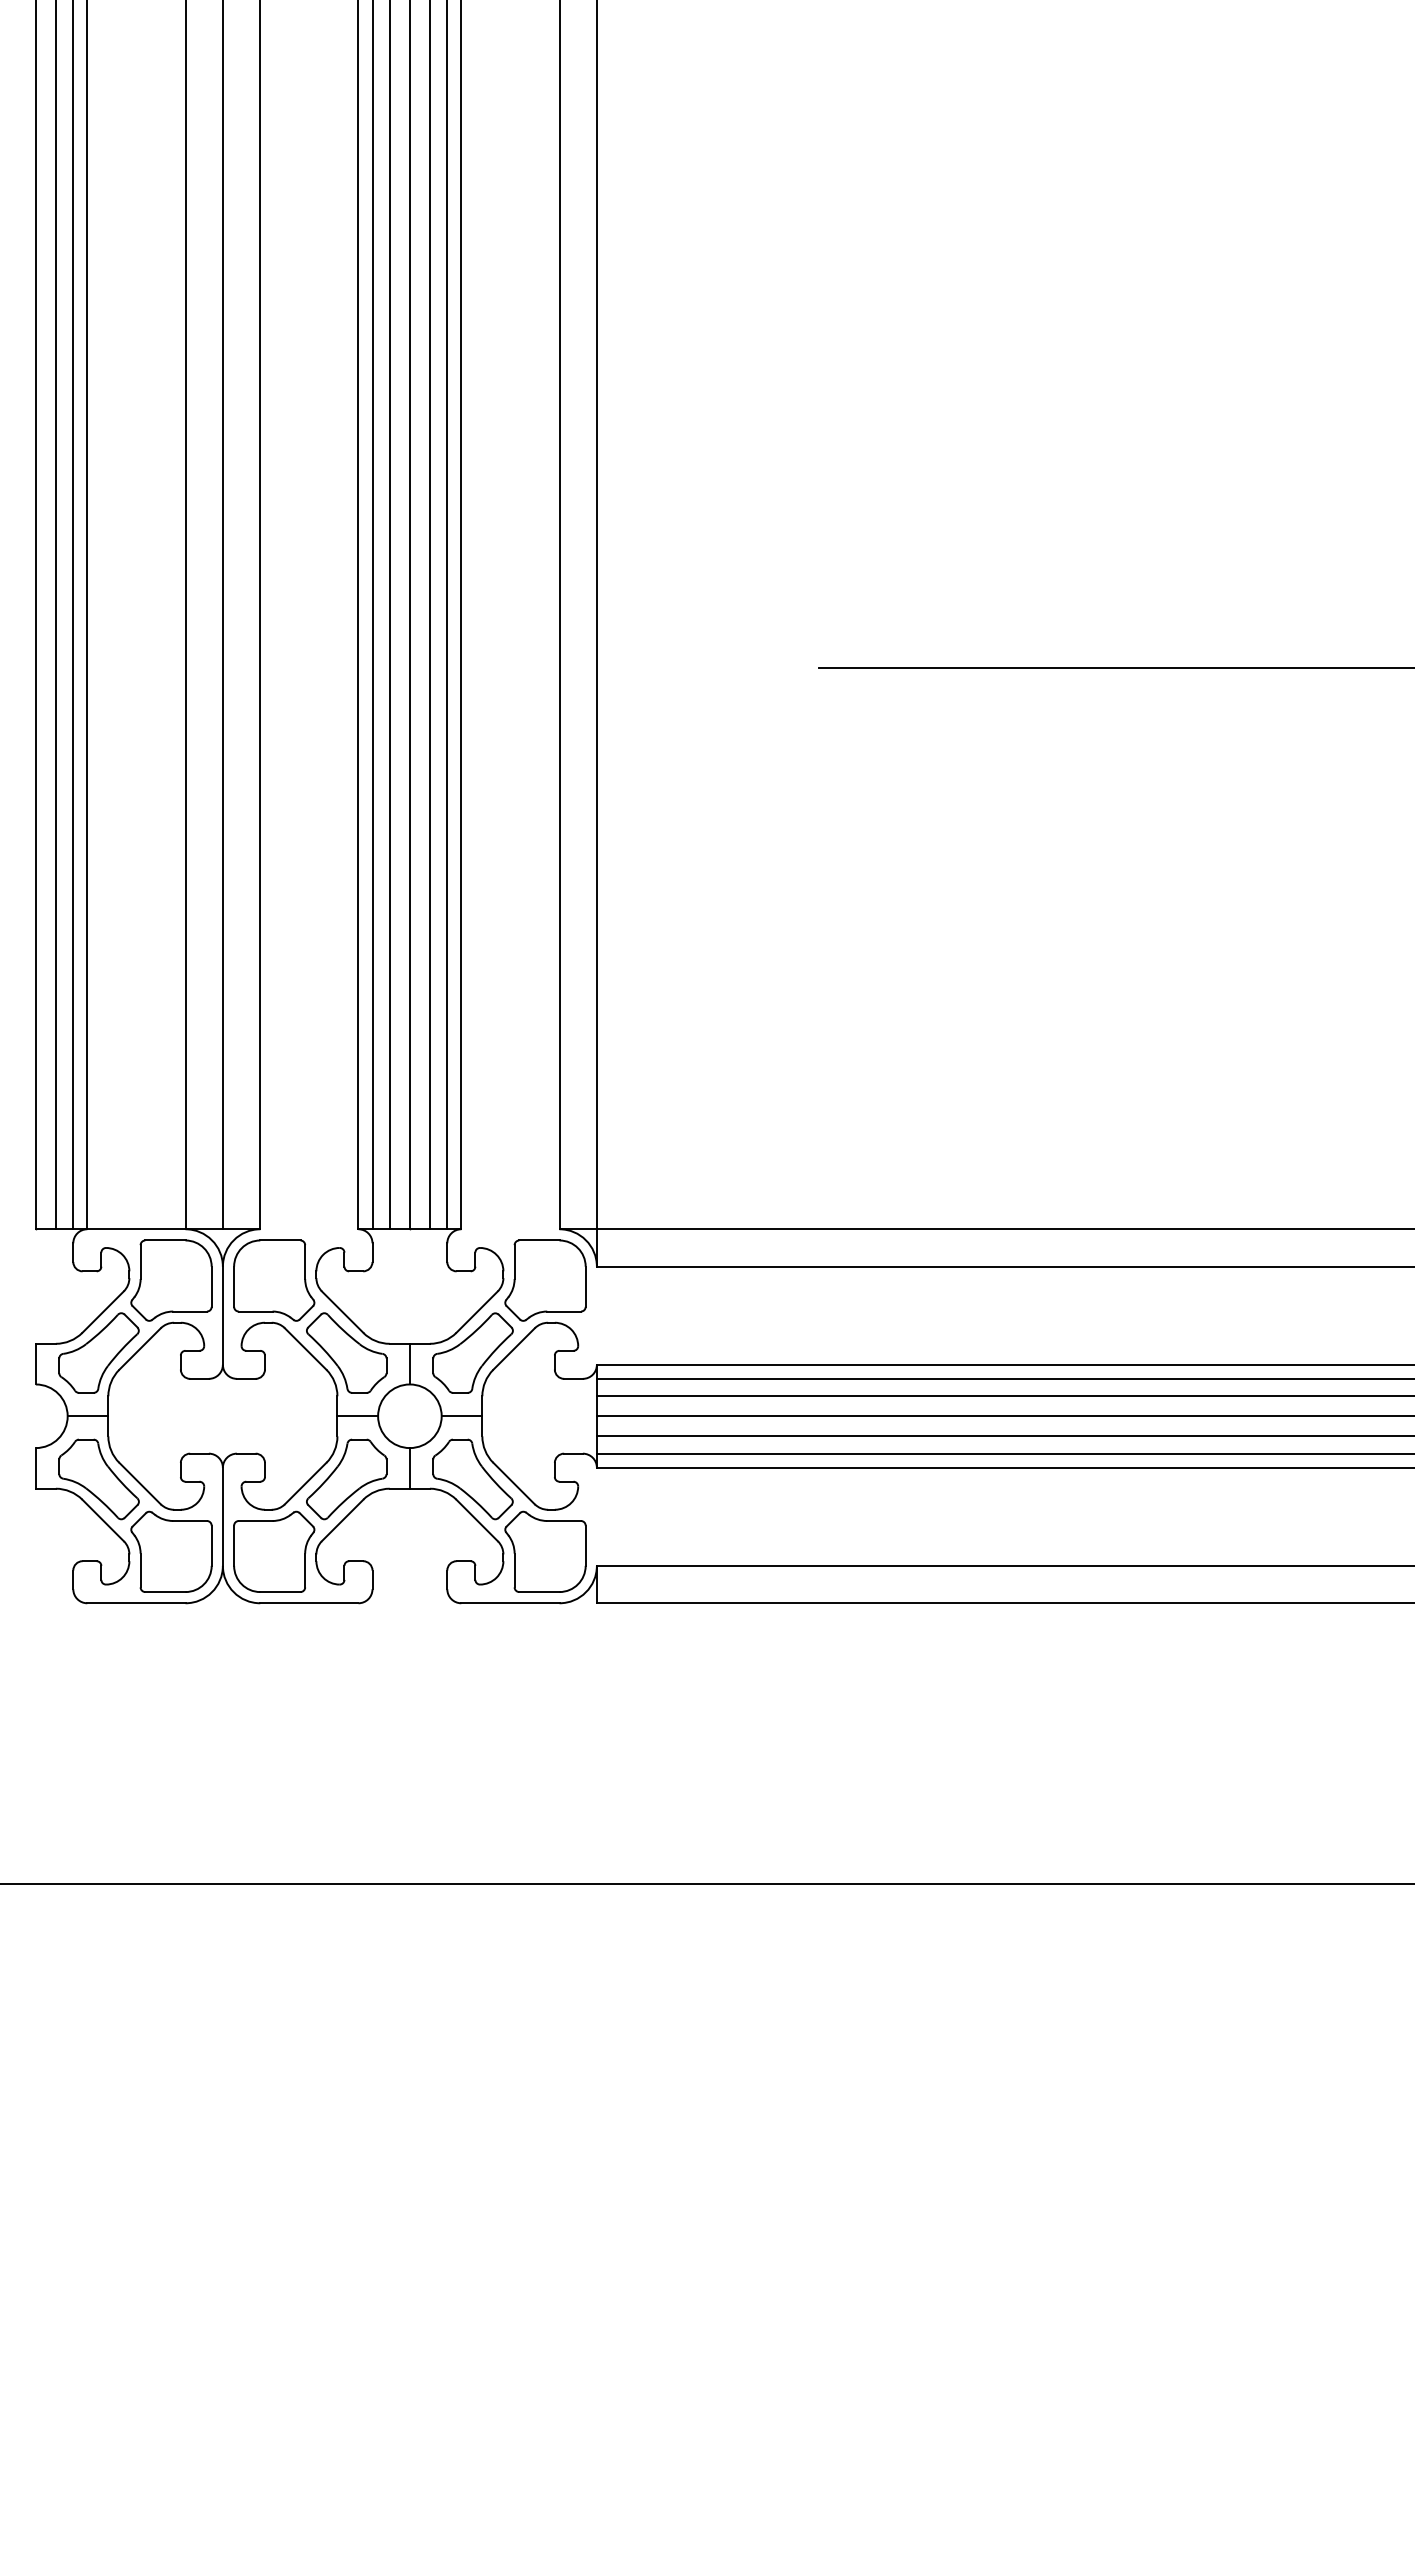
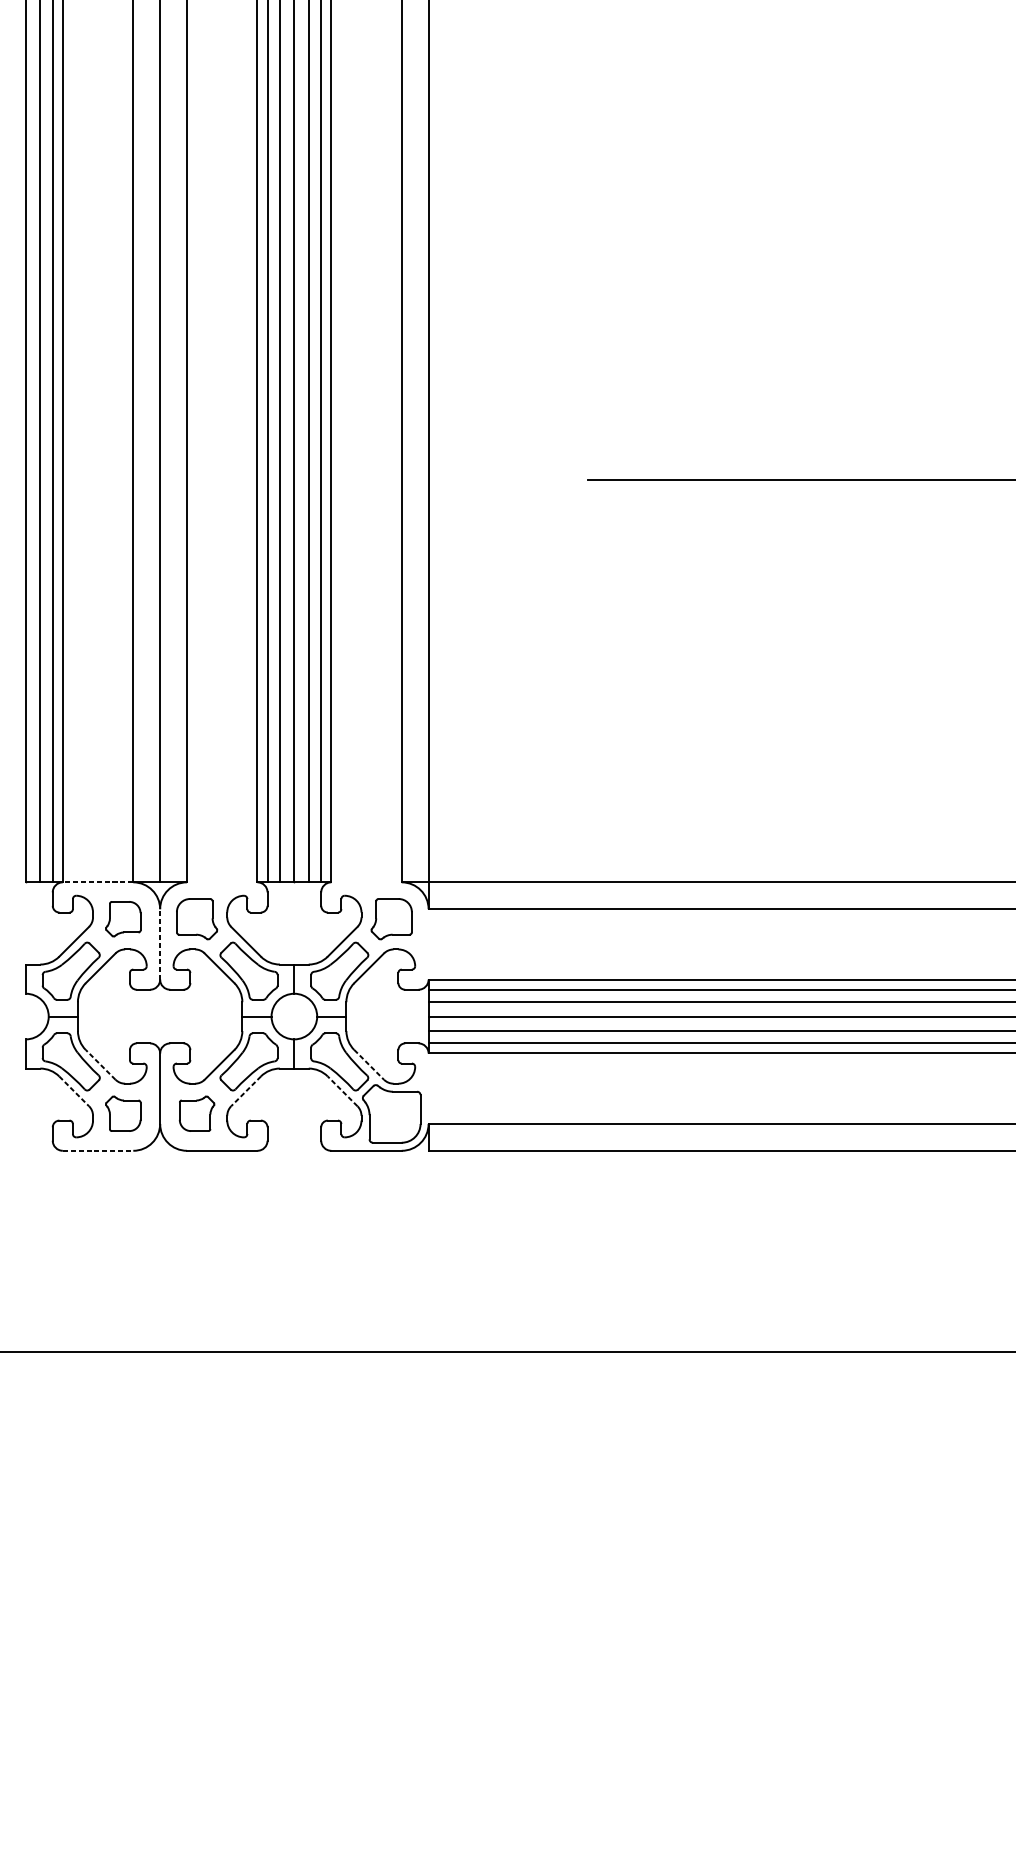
line: (135, 1229) -> (97, 882), solid -> dashed
part: (171, 1280) -> (123, 919), size x0.6
part: (274, 1280) -> (197, 919), size x0.7
part: (545, 1280) -> (391, 919), size x0.7
line: (222, 1315) -> (159, 944), solid -> dashed
line: (139, 1483) -> (100, 1064), solid -> dashed
line: (514, 1483) -> (369, 1064), solid -> dashed
line: (103, 1520) -> (74, 1091), solid -> dashed
line: (342, 1520) -> (246, 1091), solid -> dashed
line: (476, 1520) -> (342, 1091), solid -> dashed
part: (171, 1551) -> (123, 1113), size x0.6
part: (274, 1551) -> (197, 1113), size x0.6
line: (136, 1603) -> (98, 1150), solid -> dashed

